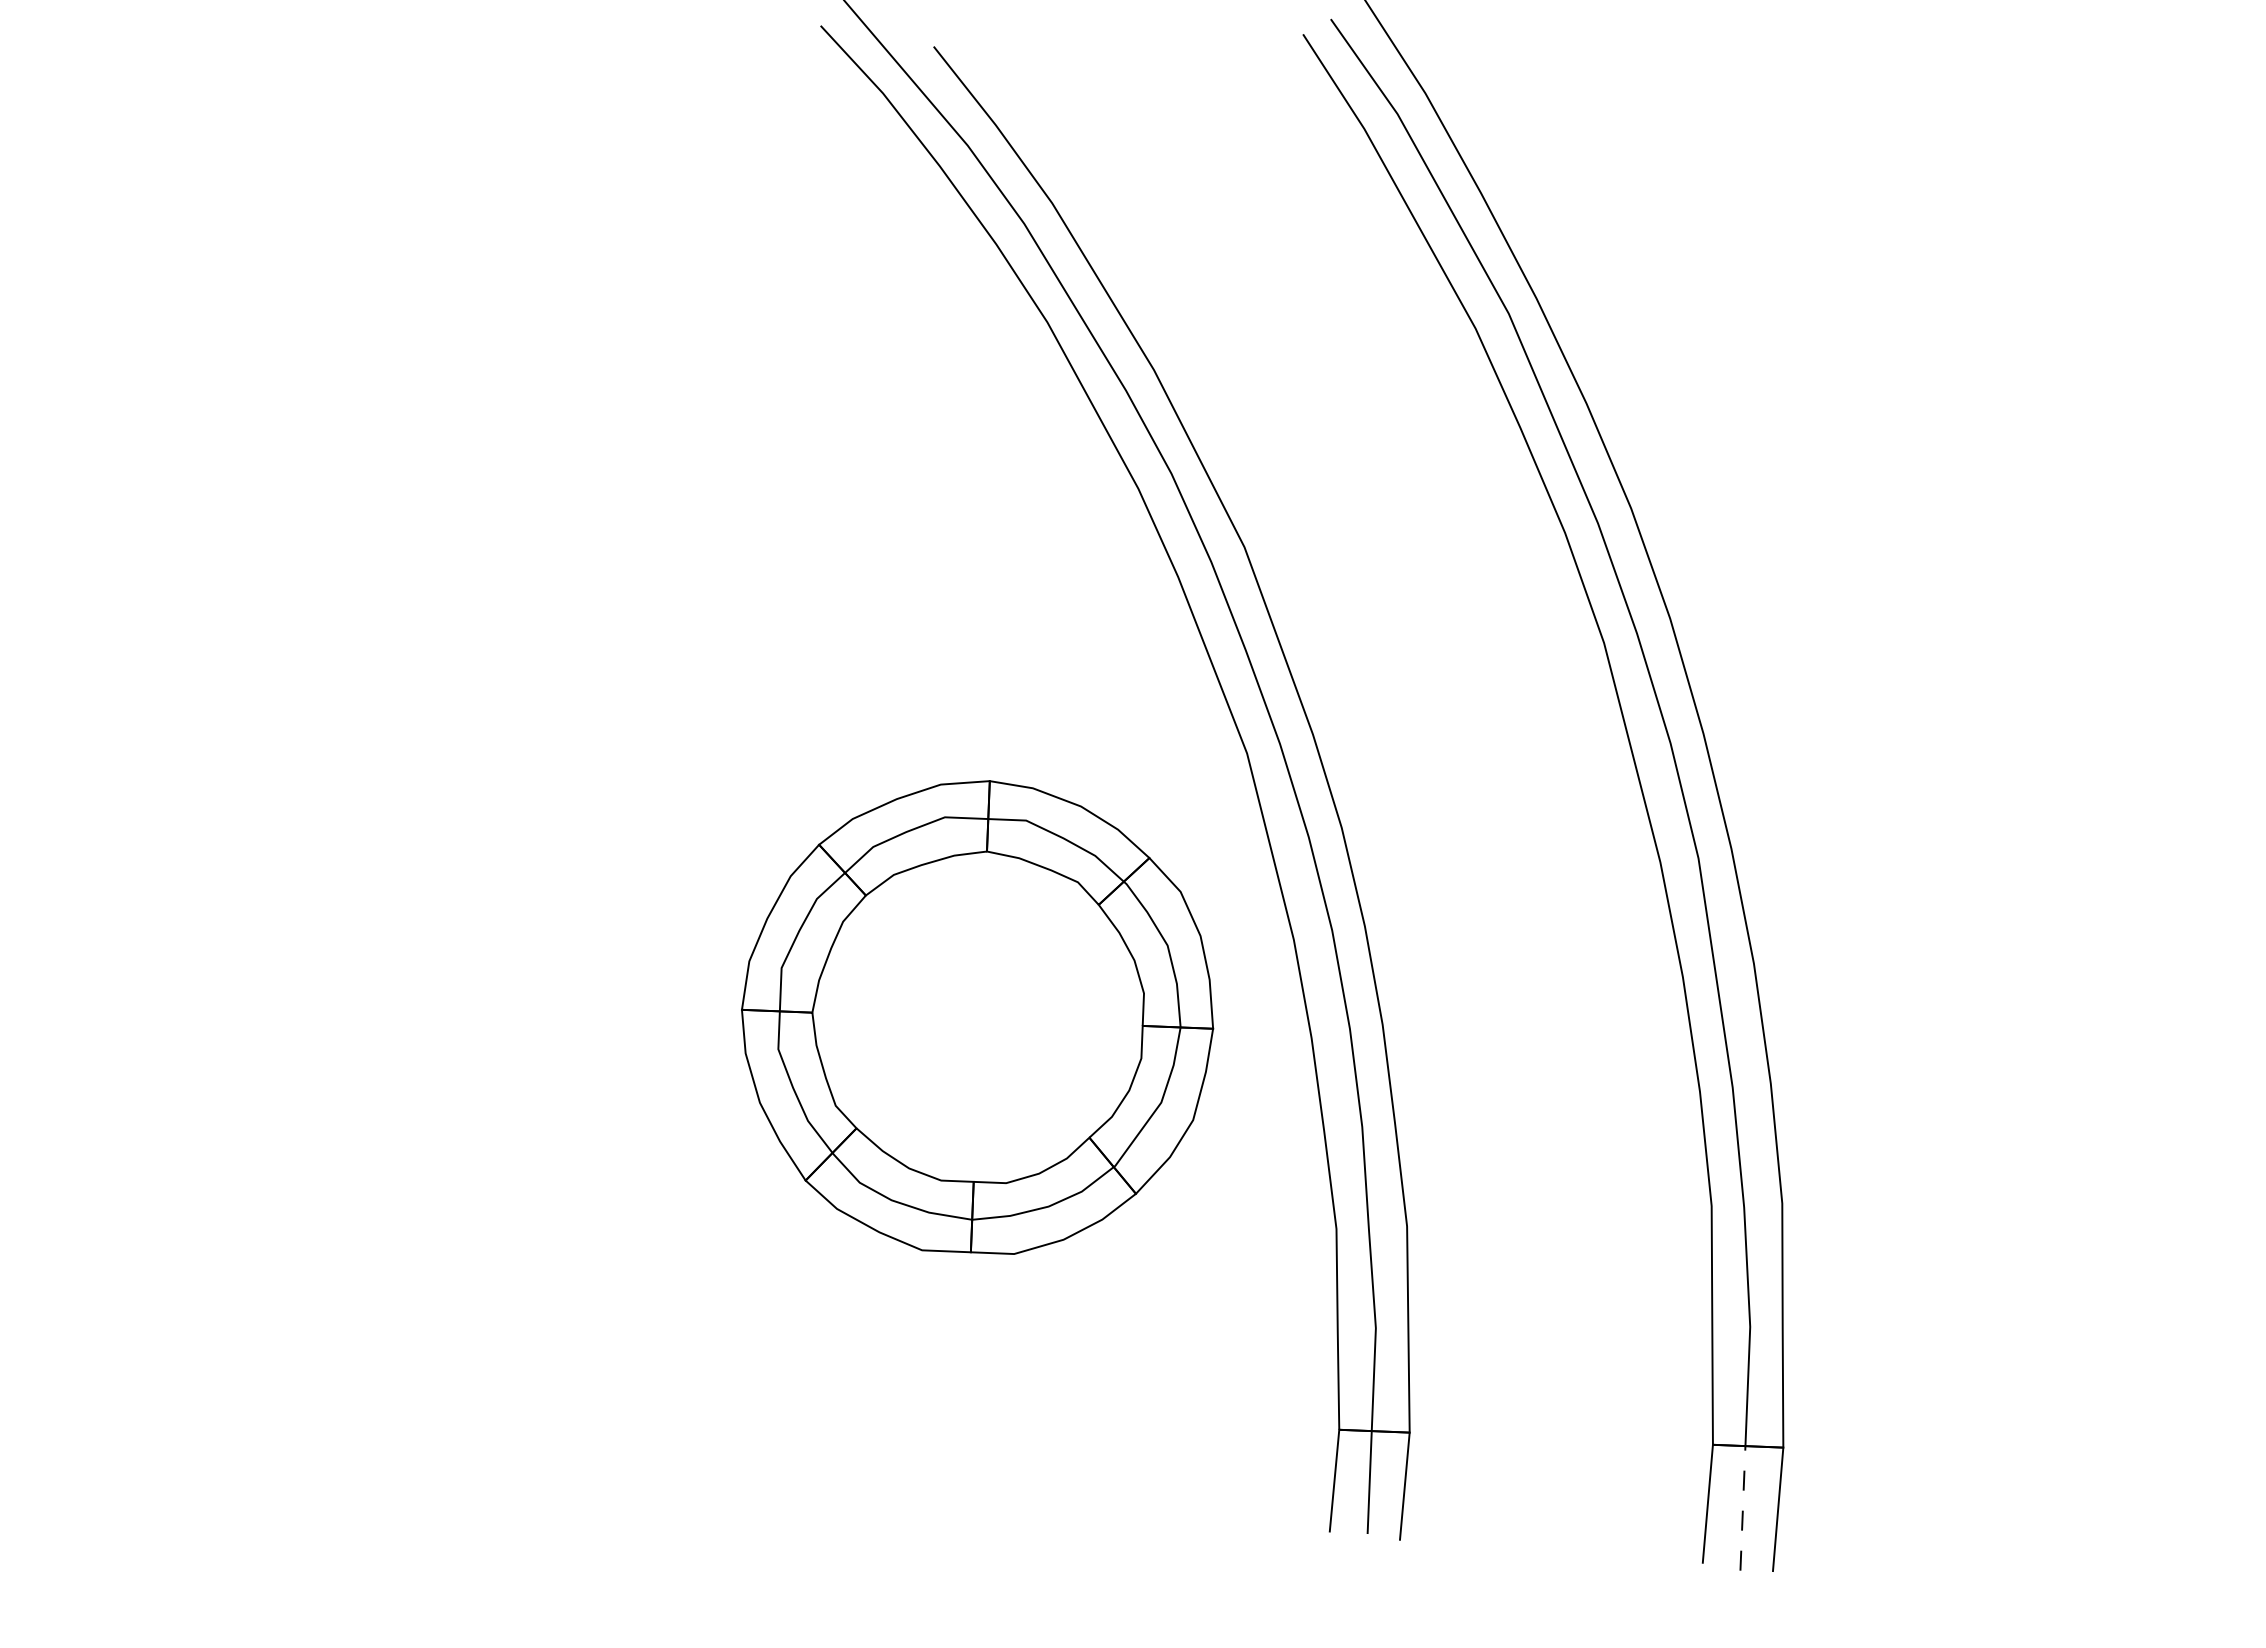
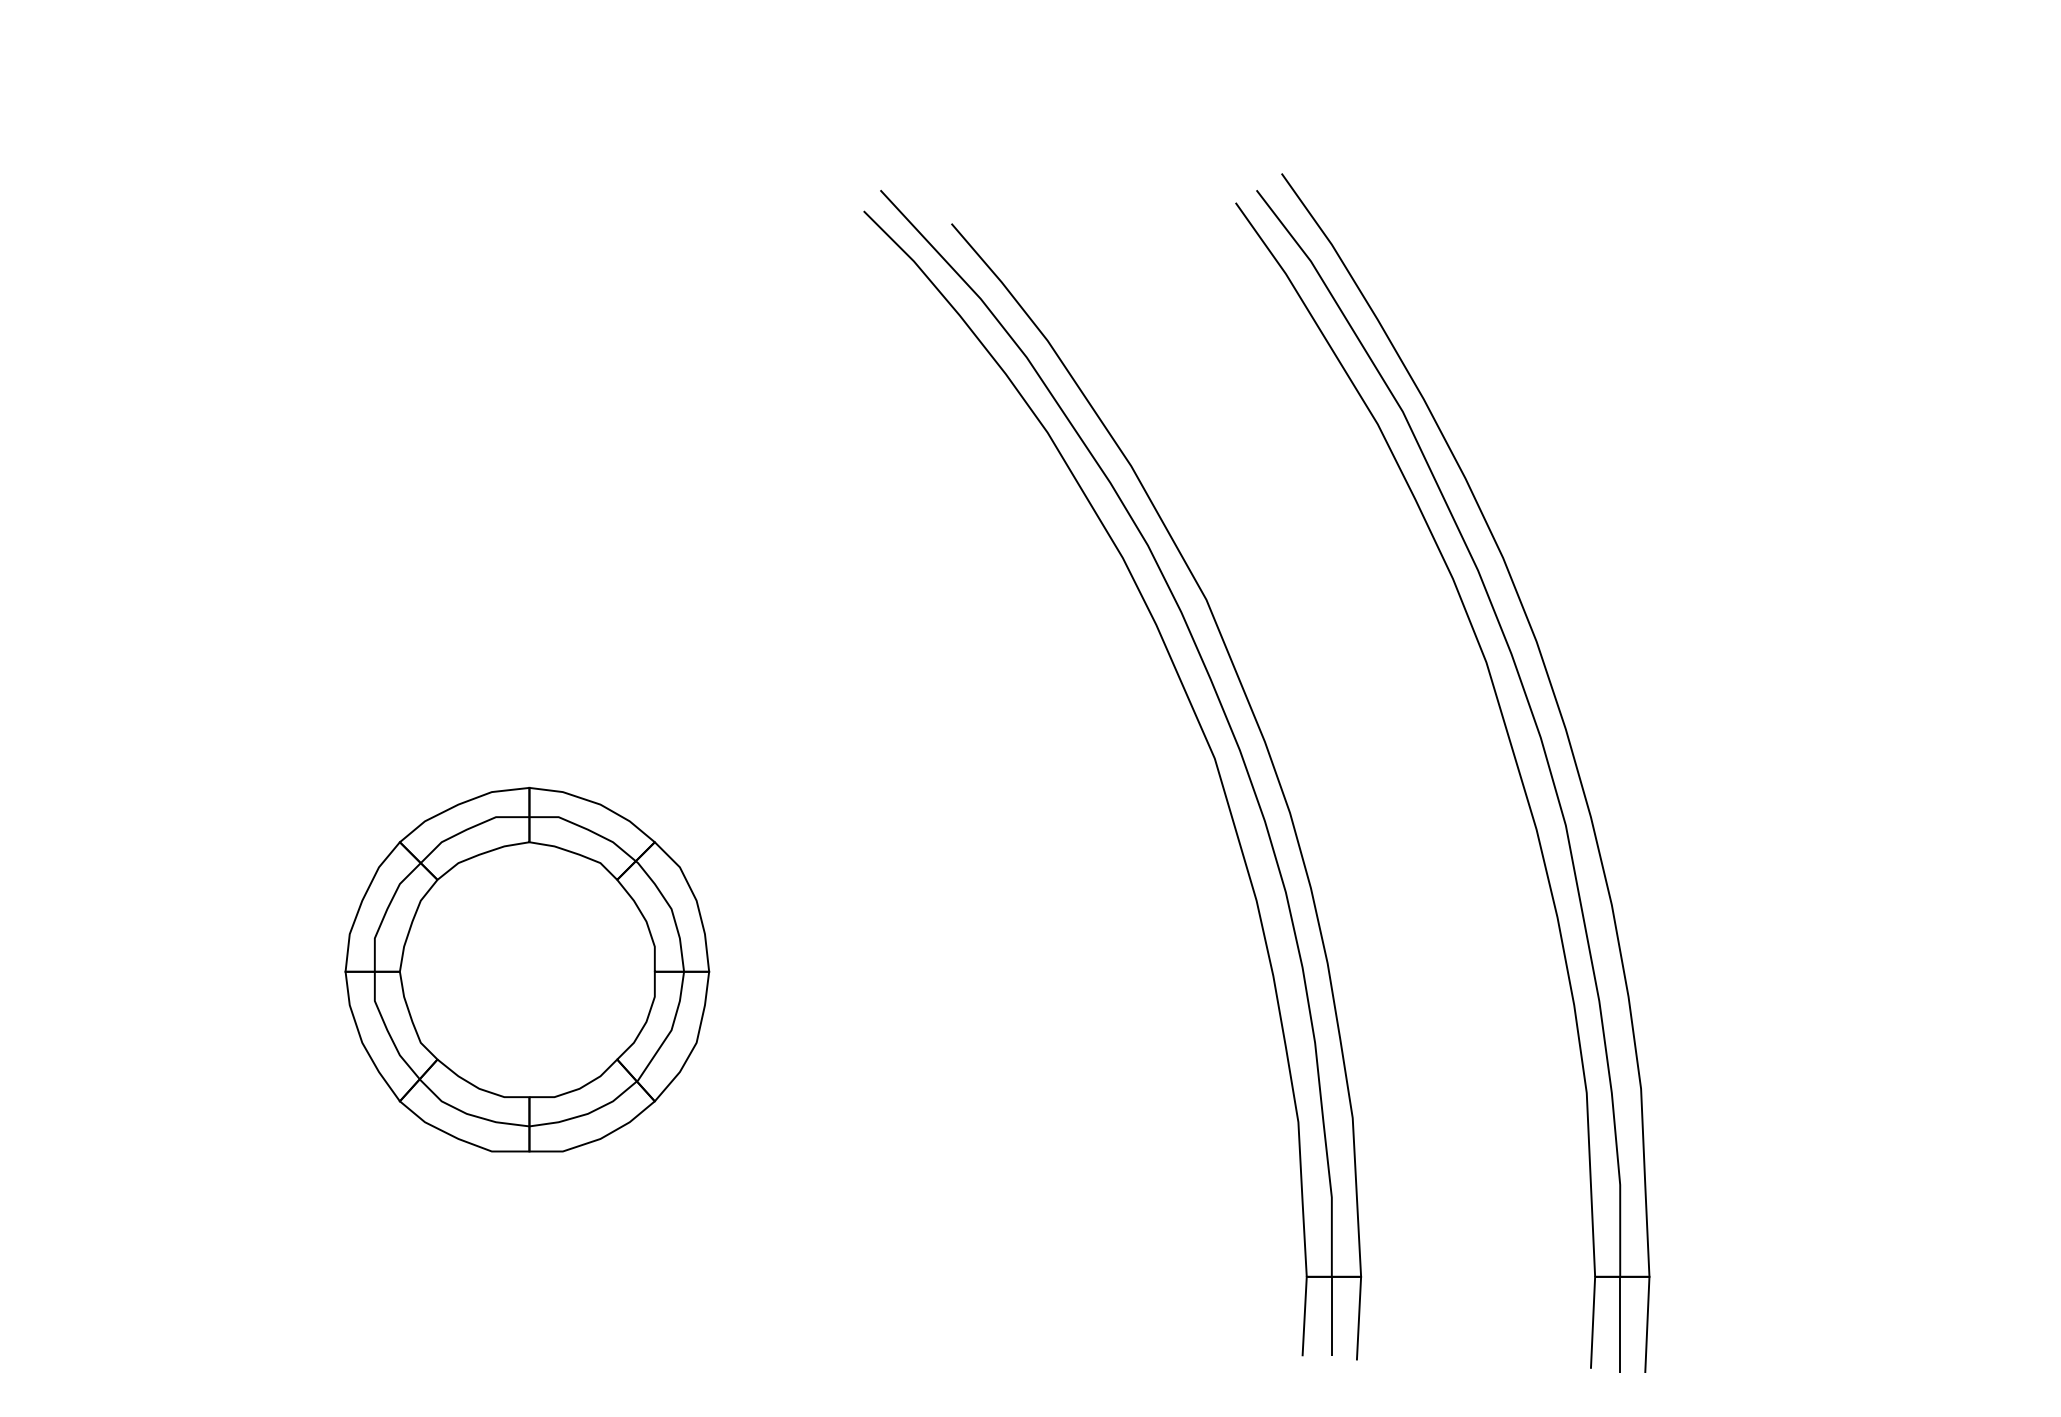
part: (977, 1016) -> (527, 969), moved
line: (1743, 1507) -> (1620, 1324), dashed -> solid

